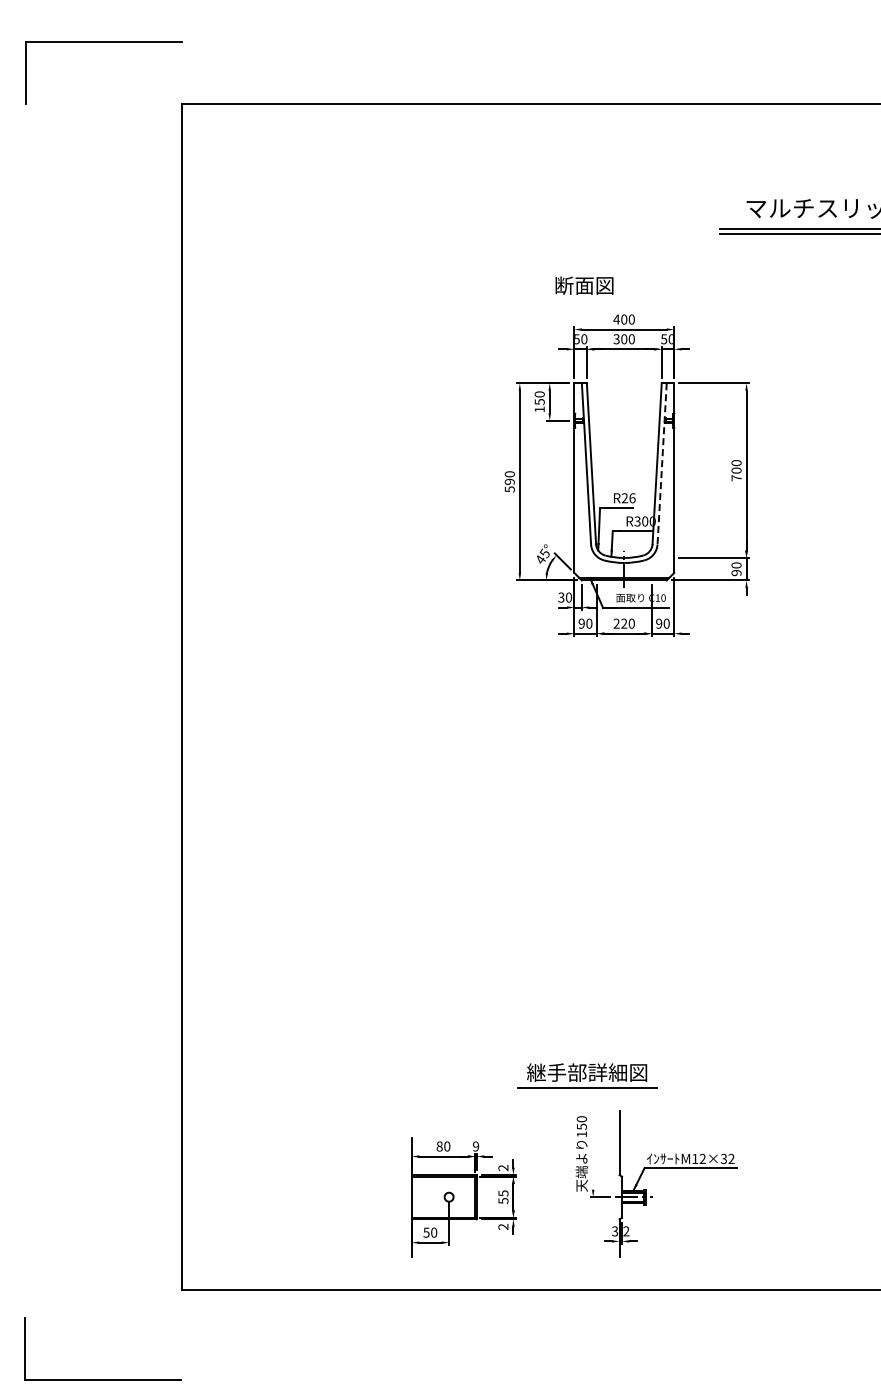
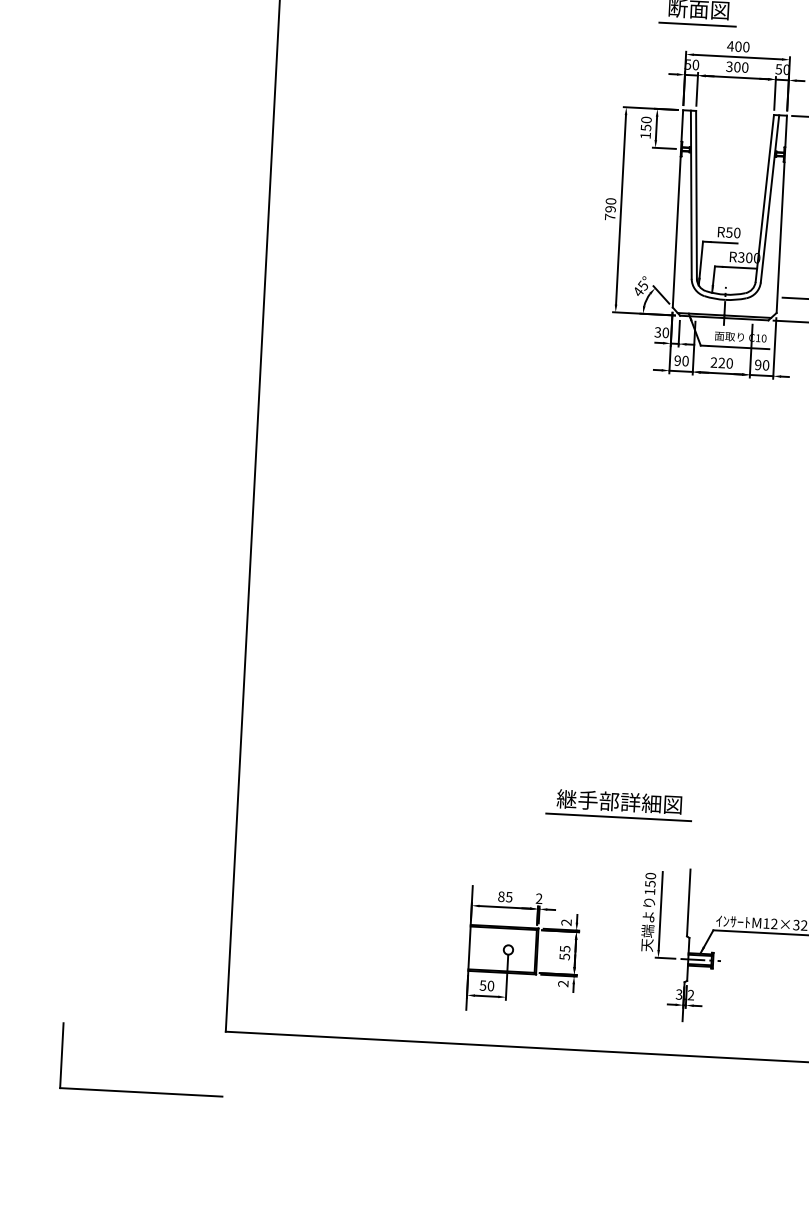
line: (583, 300) -> (697, 24), added
line: (662, 463) -> (770, 198), dashed -> solid
text: (509, 489) -> (609, 217), 590 -> 790
text: (628, 498) -> (733, 233), R26 -> R50
part: (587, 1075) -> (619, 804), moved
text: (447, 1146) -> (509, 897), 80 -> 85
text: (476, 1146) -> (539, 898), 9 -> 2
line: (593, 1151) -> (661, 910), added
part: (102, 1379) -> (140, 1091), moved

